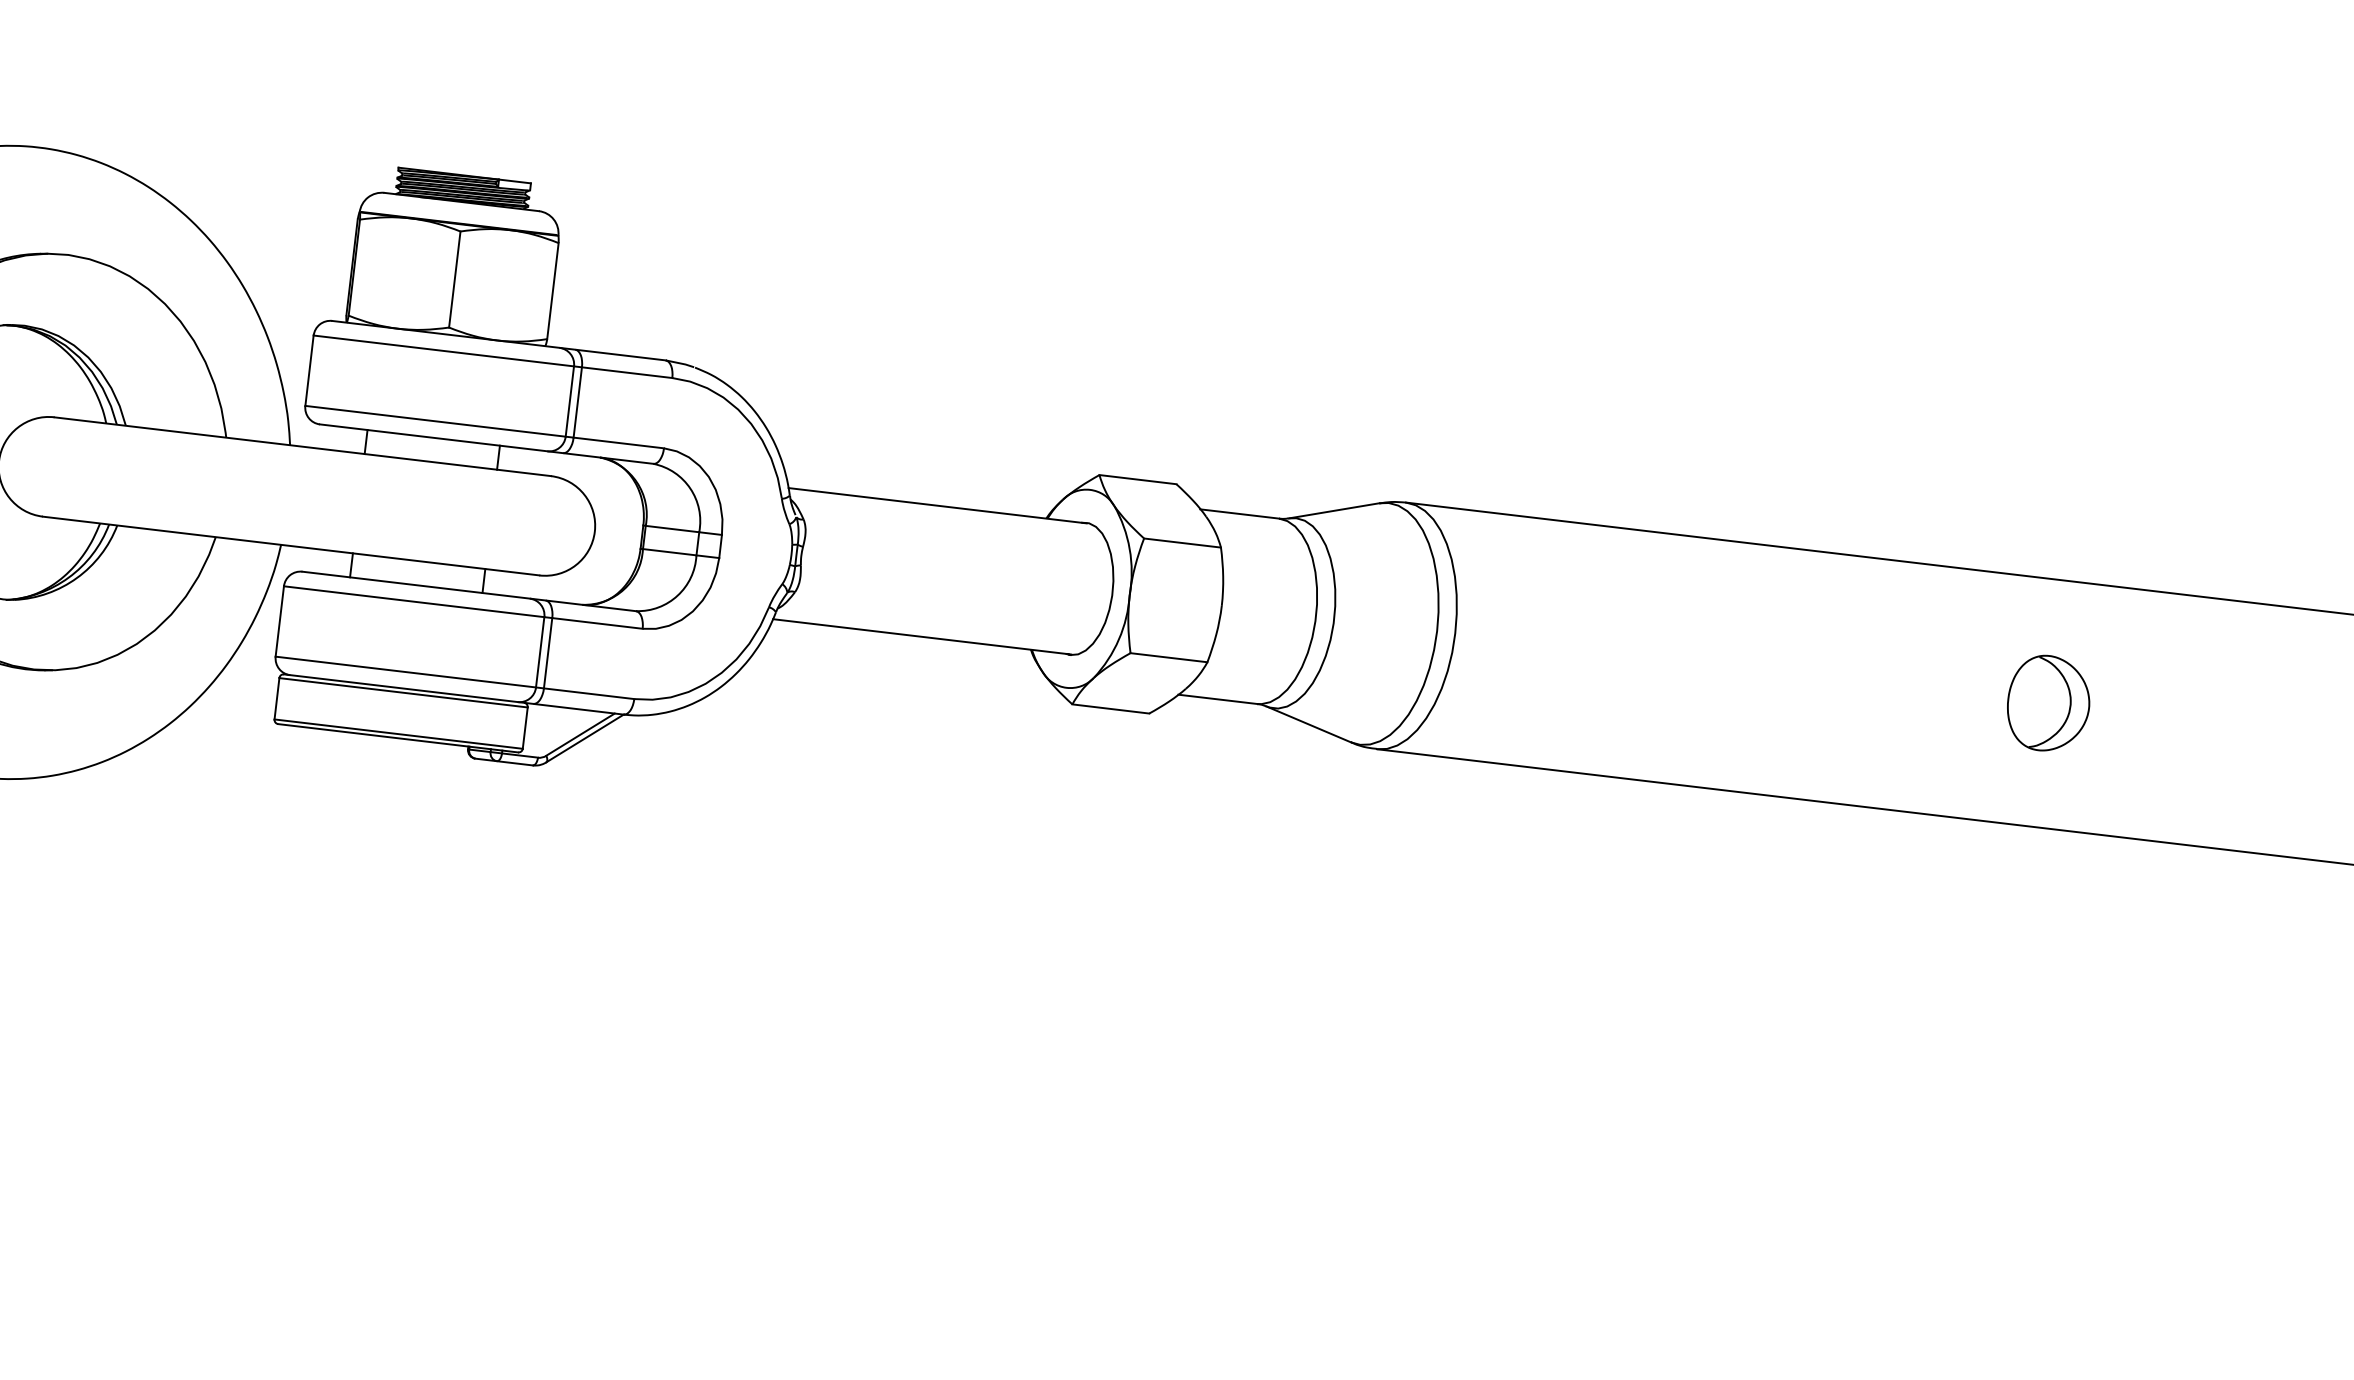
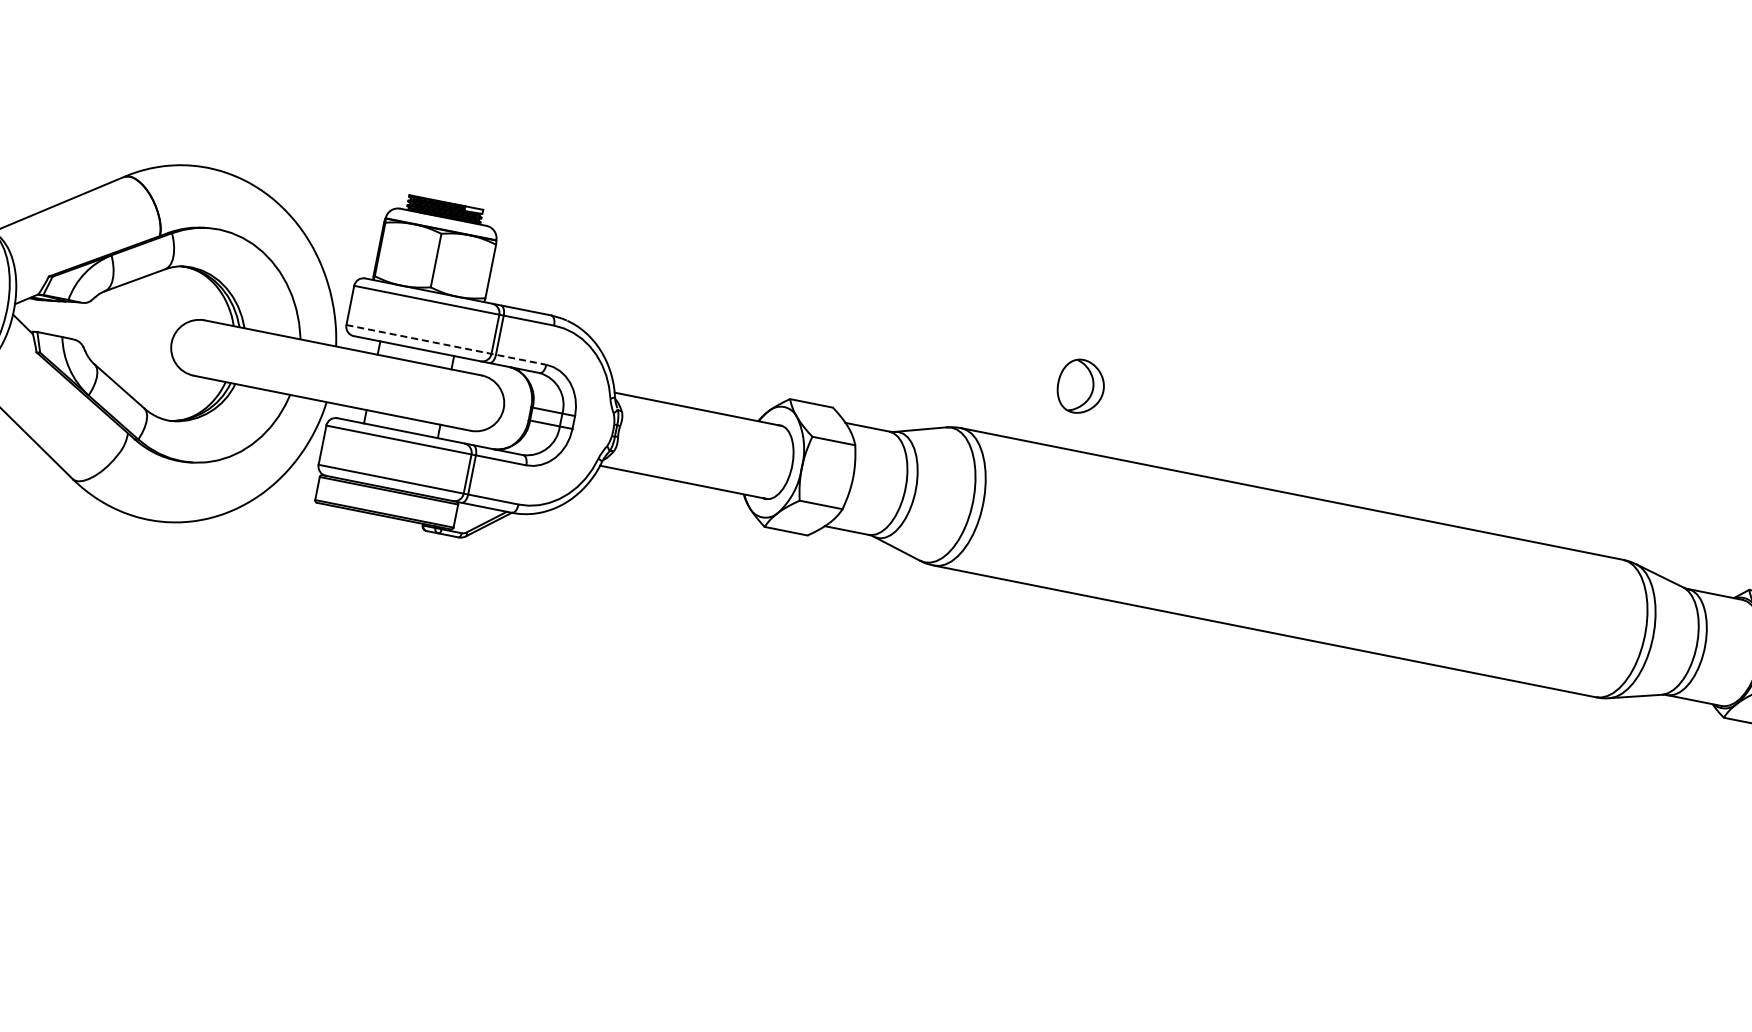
line: (484, 426) -> (446, 344), solid -> dashed
part: (2047, 701) -> (1080, 385), moved

